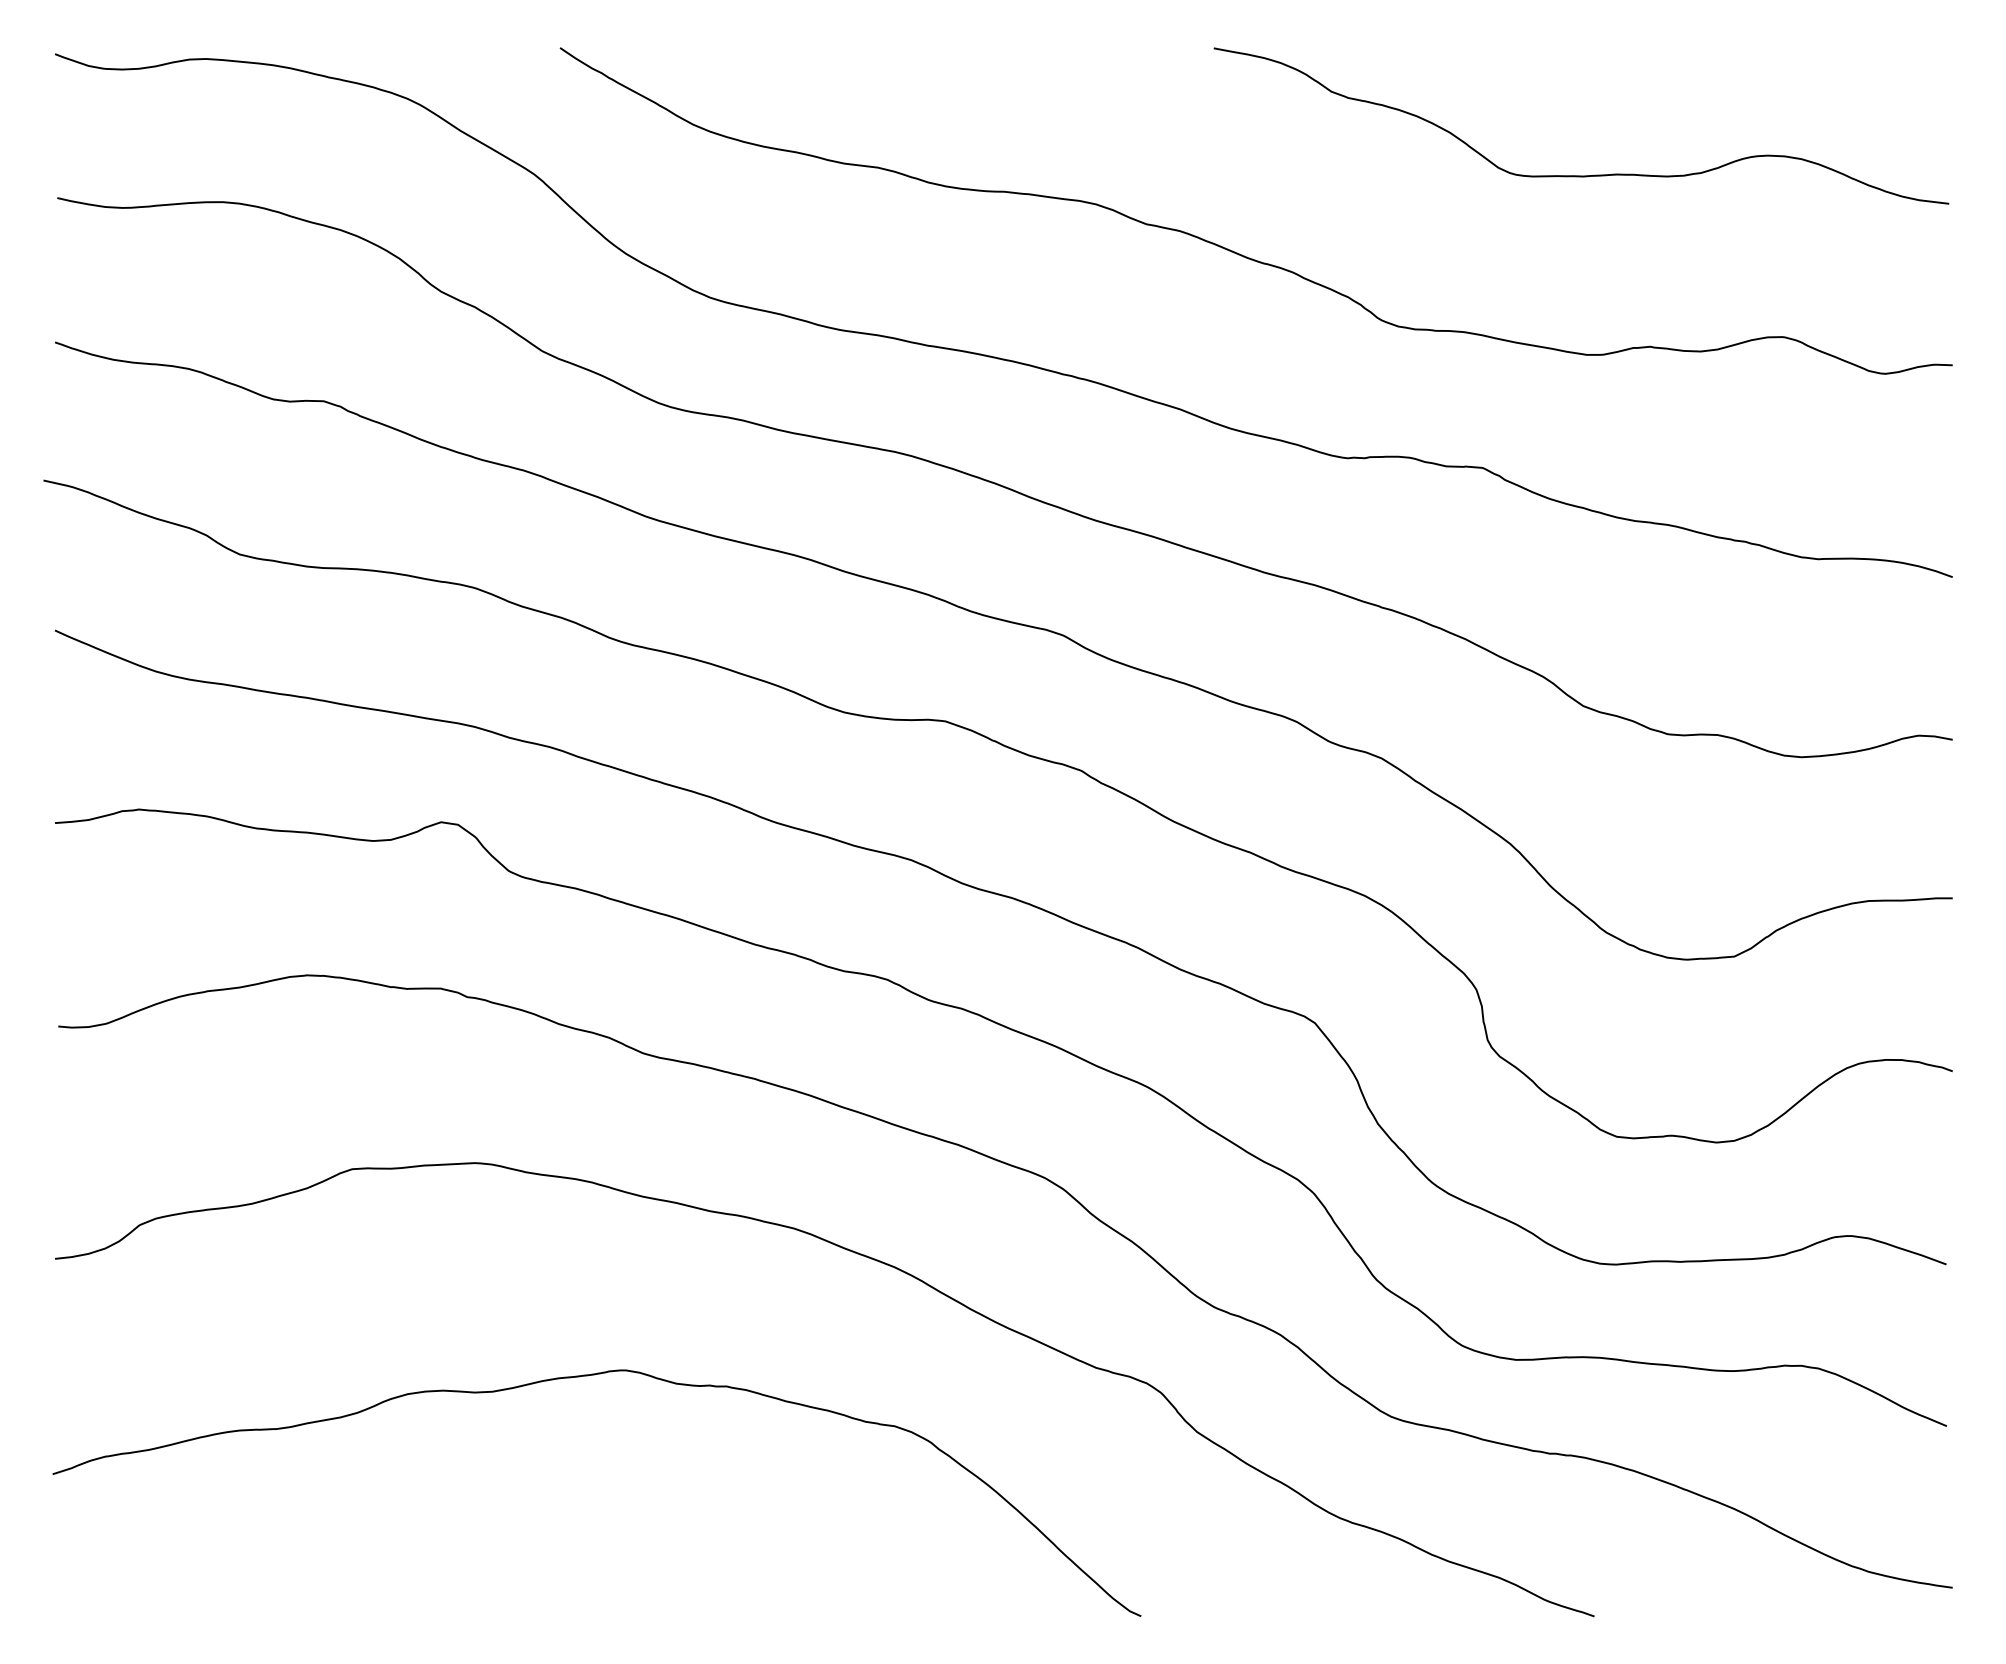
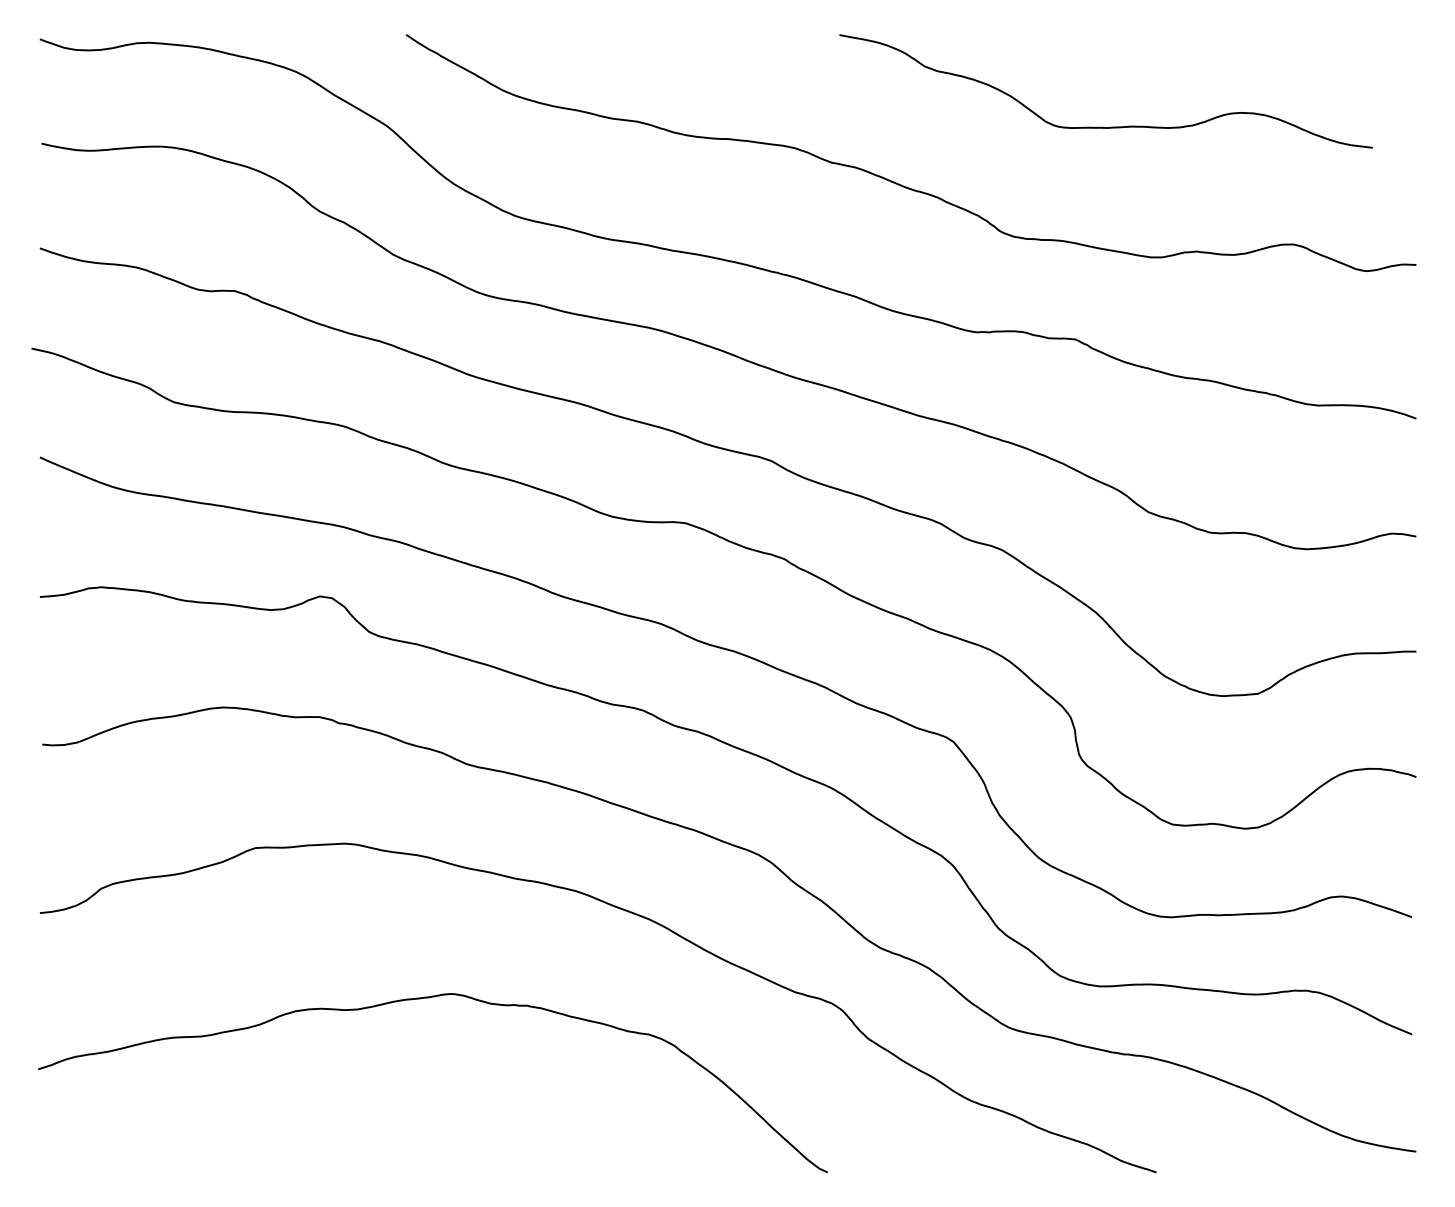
curve: (1575, 174) -> (1101, 126), moved

